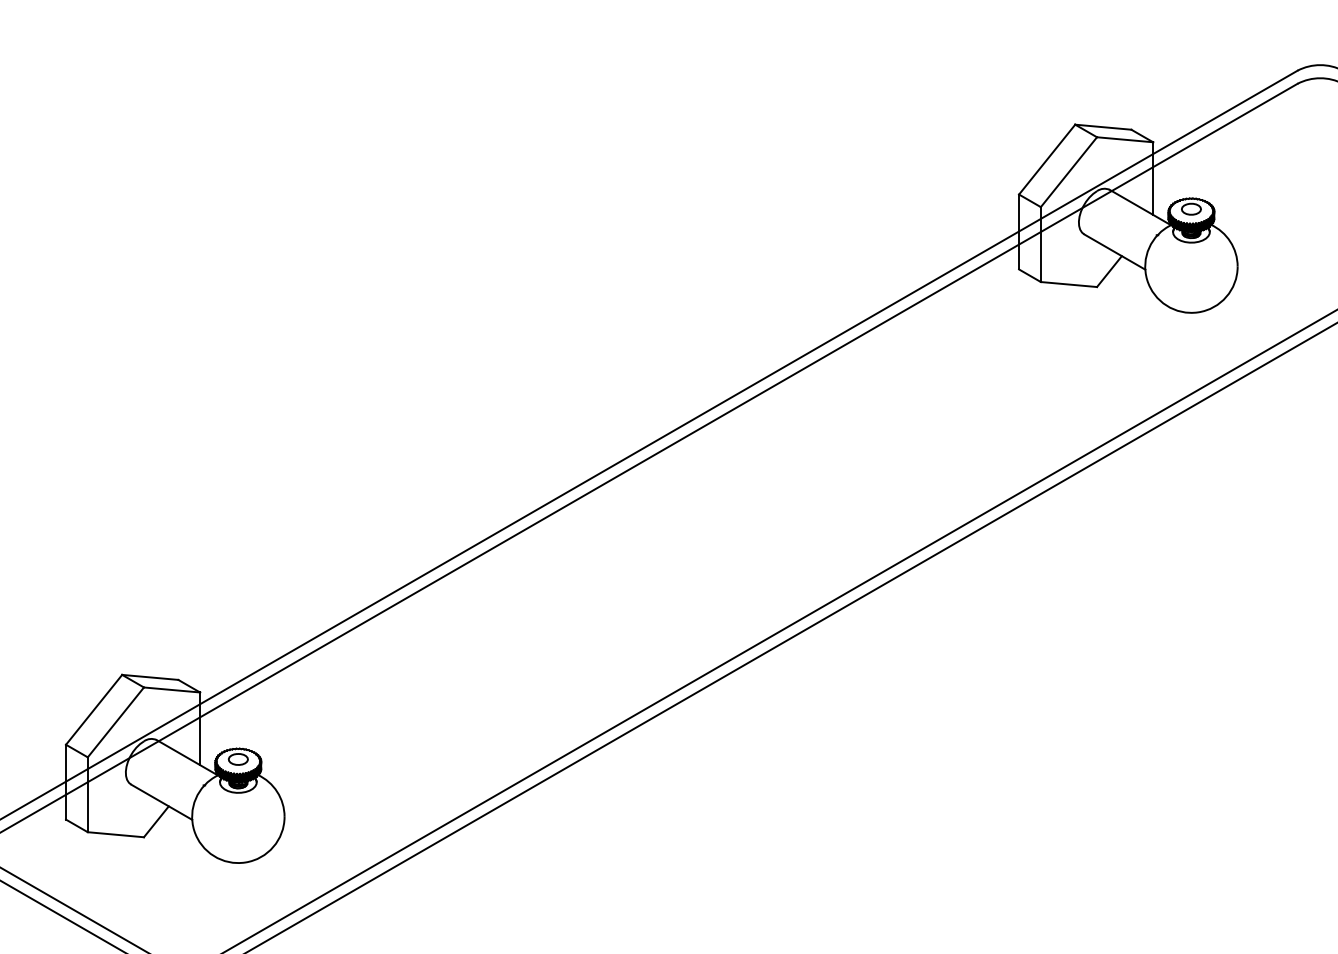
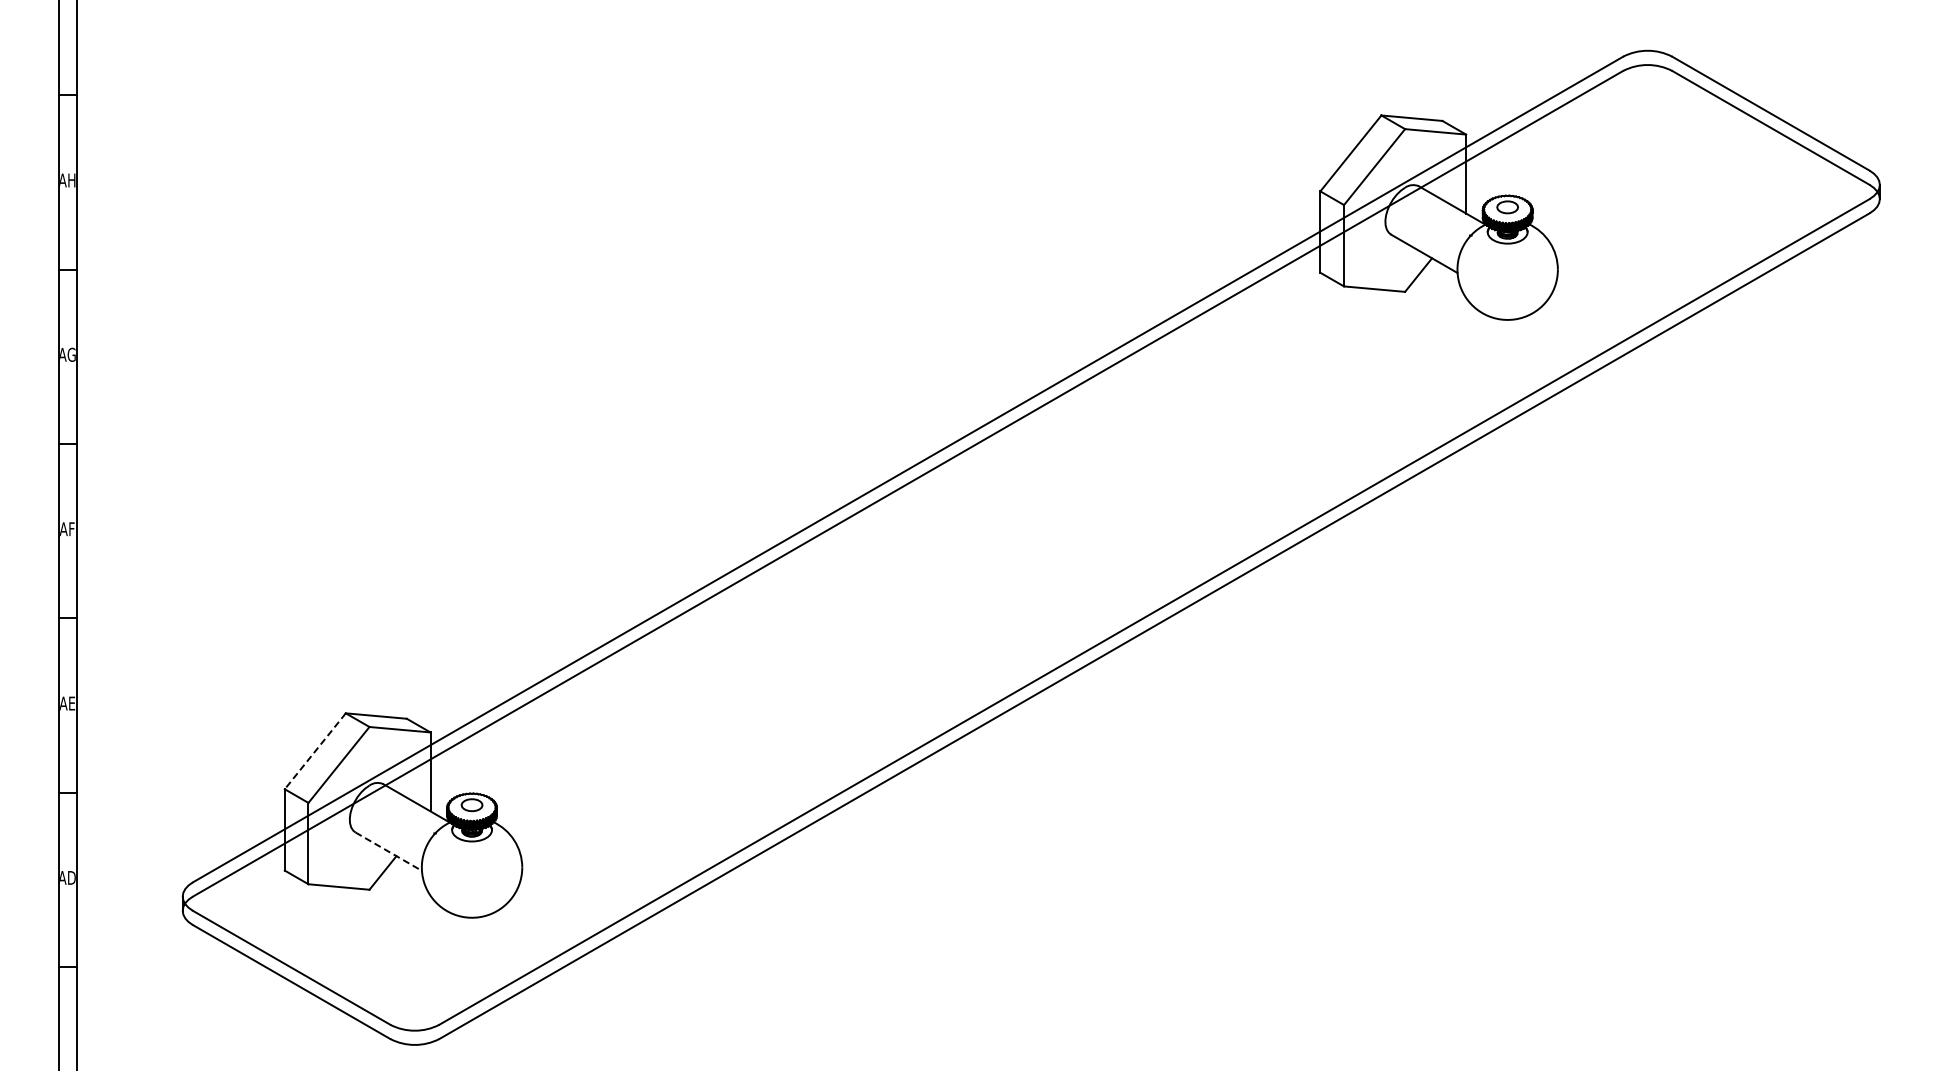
line: (94, 710) -> (315, 751), solid -> dashed
line: (162, 802) -> (389, 851), solid -> dashed

